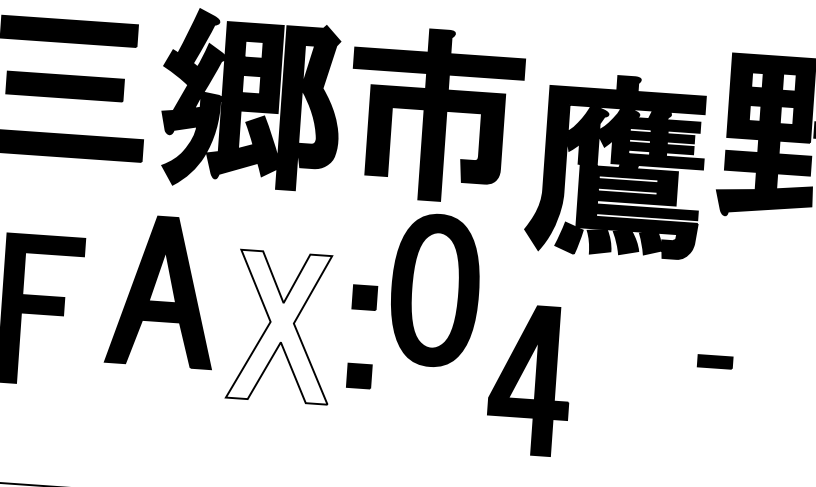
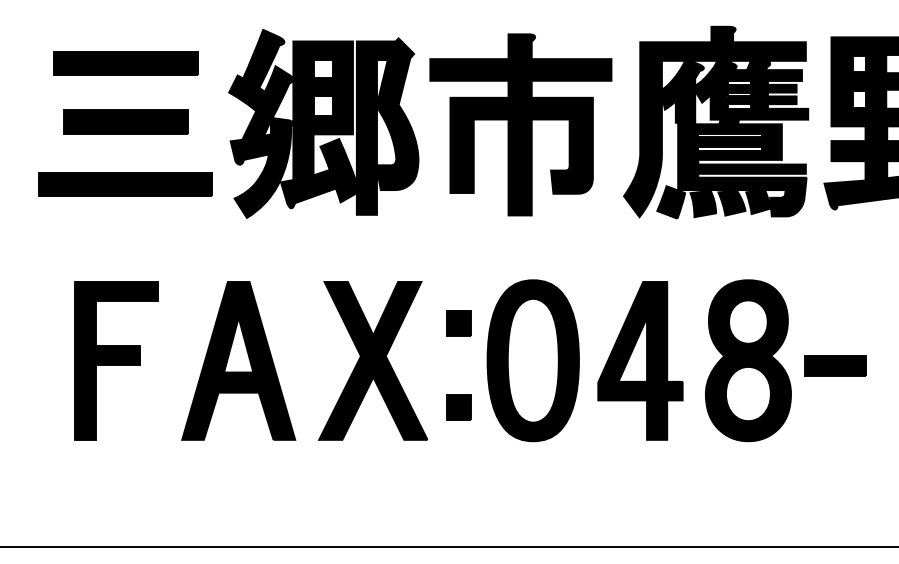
part: (616, 166) -> (716, 122), moved
part: (162, 290) -> (238, 360), moved
part: (434, 290) -> (532, 360), moved
fill: (282, 326) -> (373, 360), added
part: (633, 351) -> (748, 360), added
part: (715, 361) -> (835, 365), size x1.67
part: (530, 379) -> (640, 360), moved

